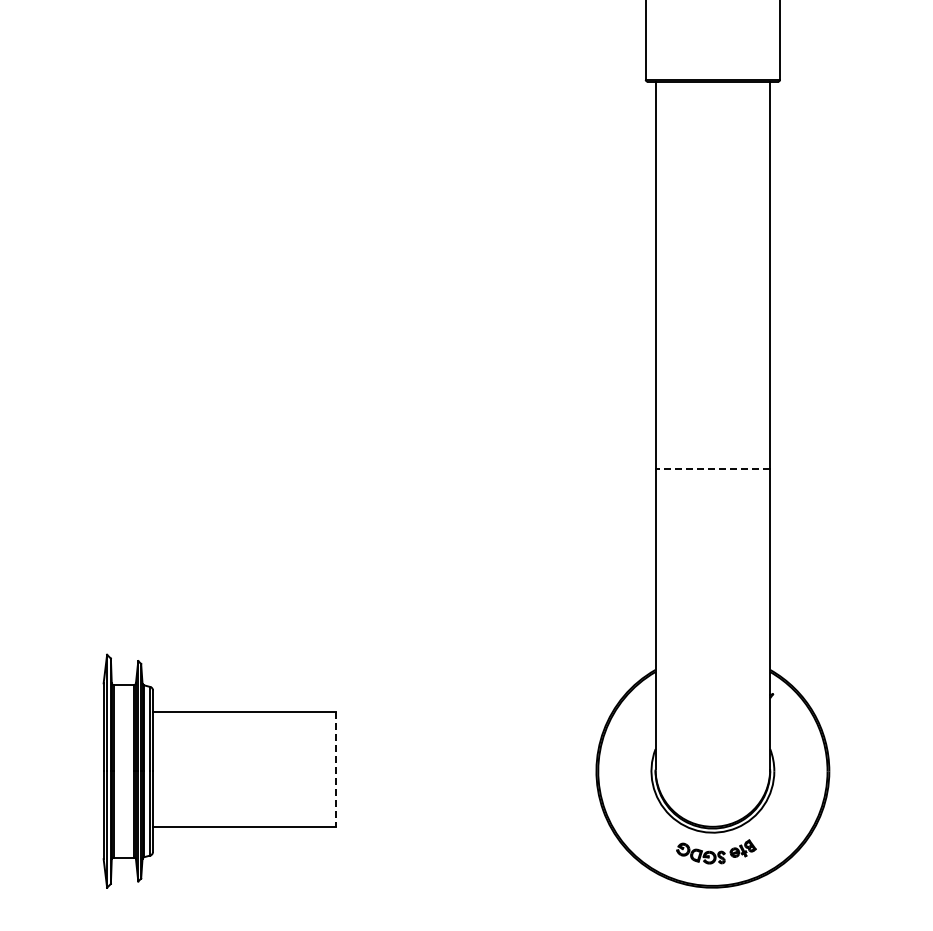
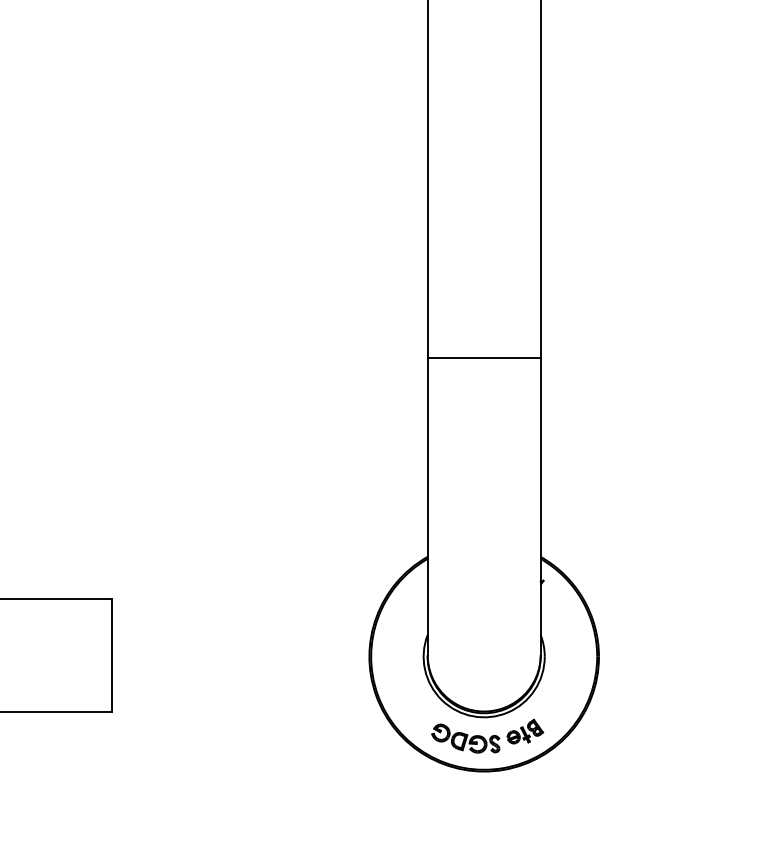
line: (712, 468) -> (483, 358), dashed -> solid
line: (335, 769) -> (112, 655), dashed -> solid
part: (716, 851) -> (487, 735), size x1.43

